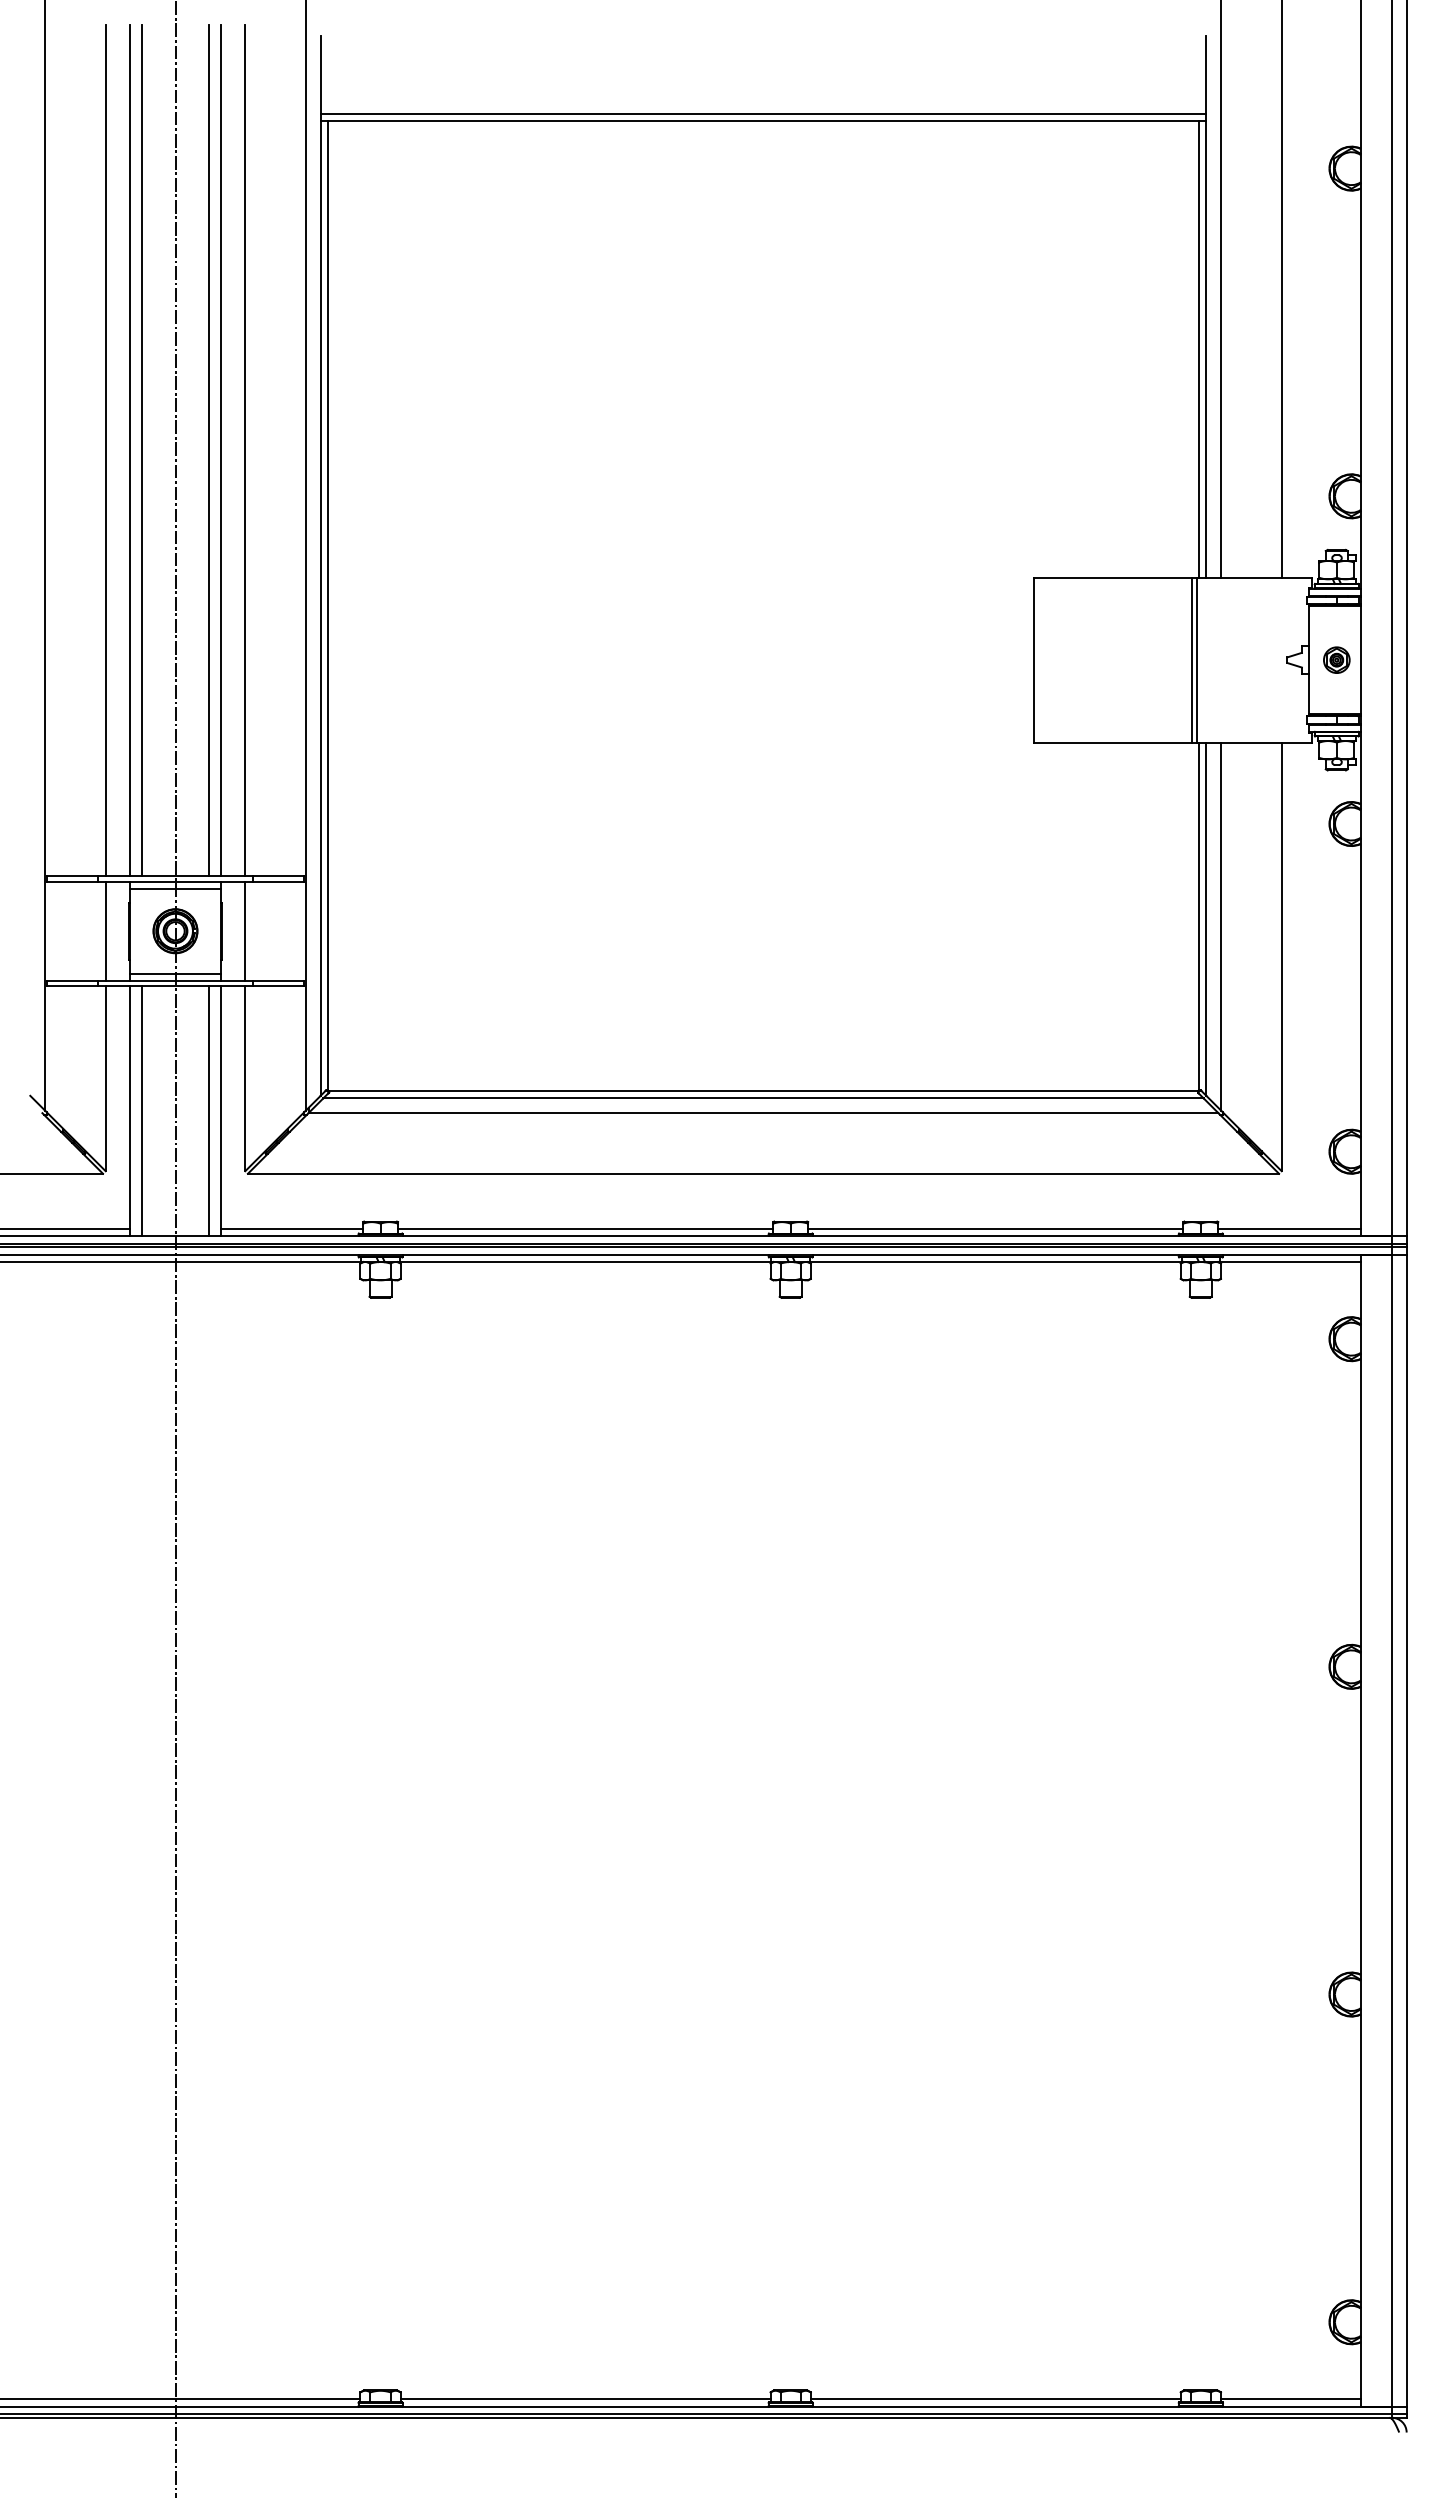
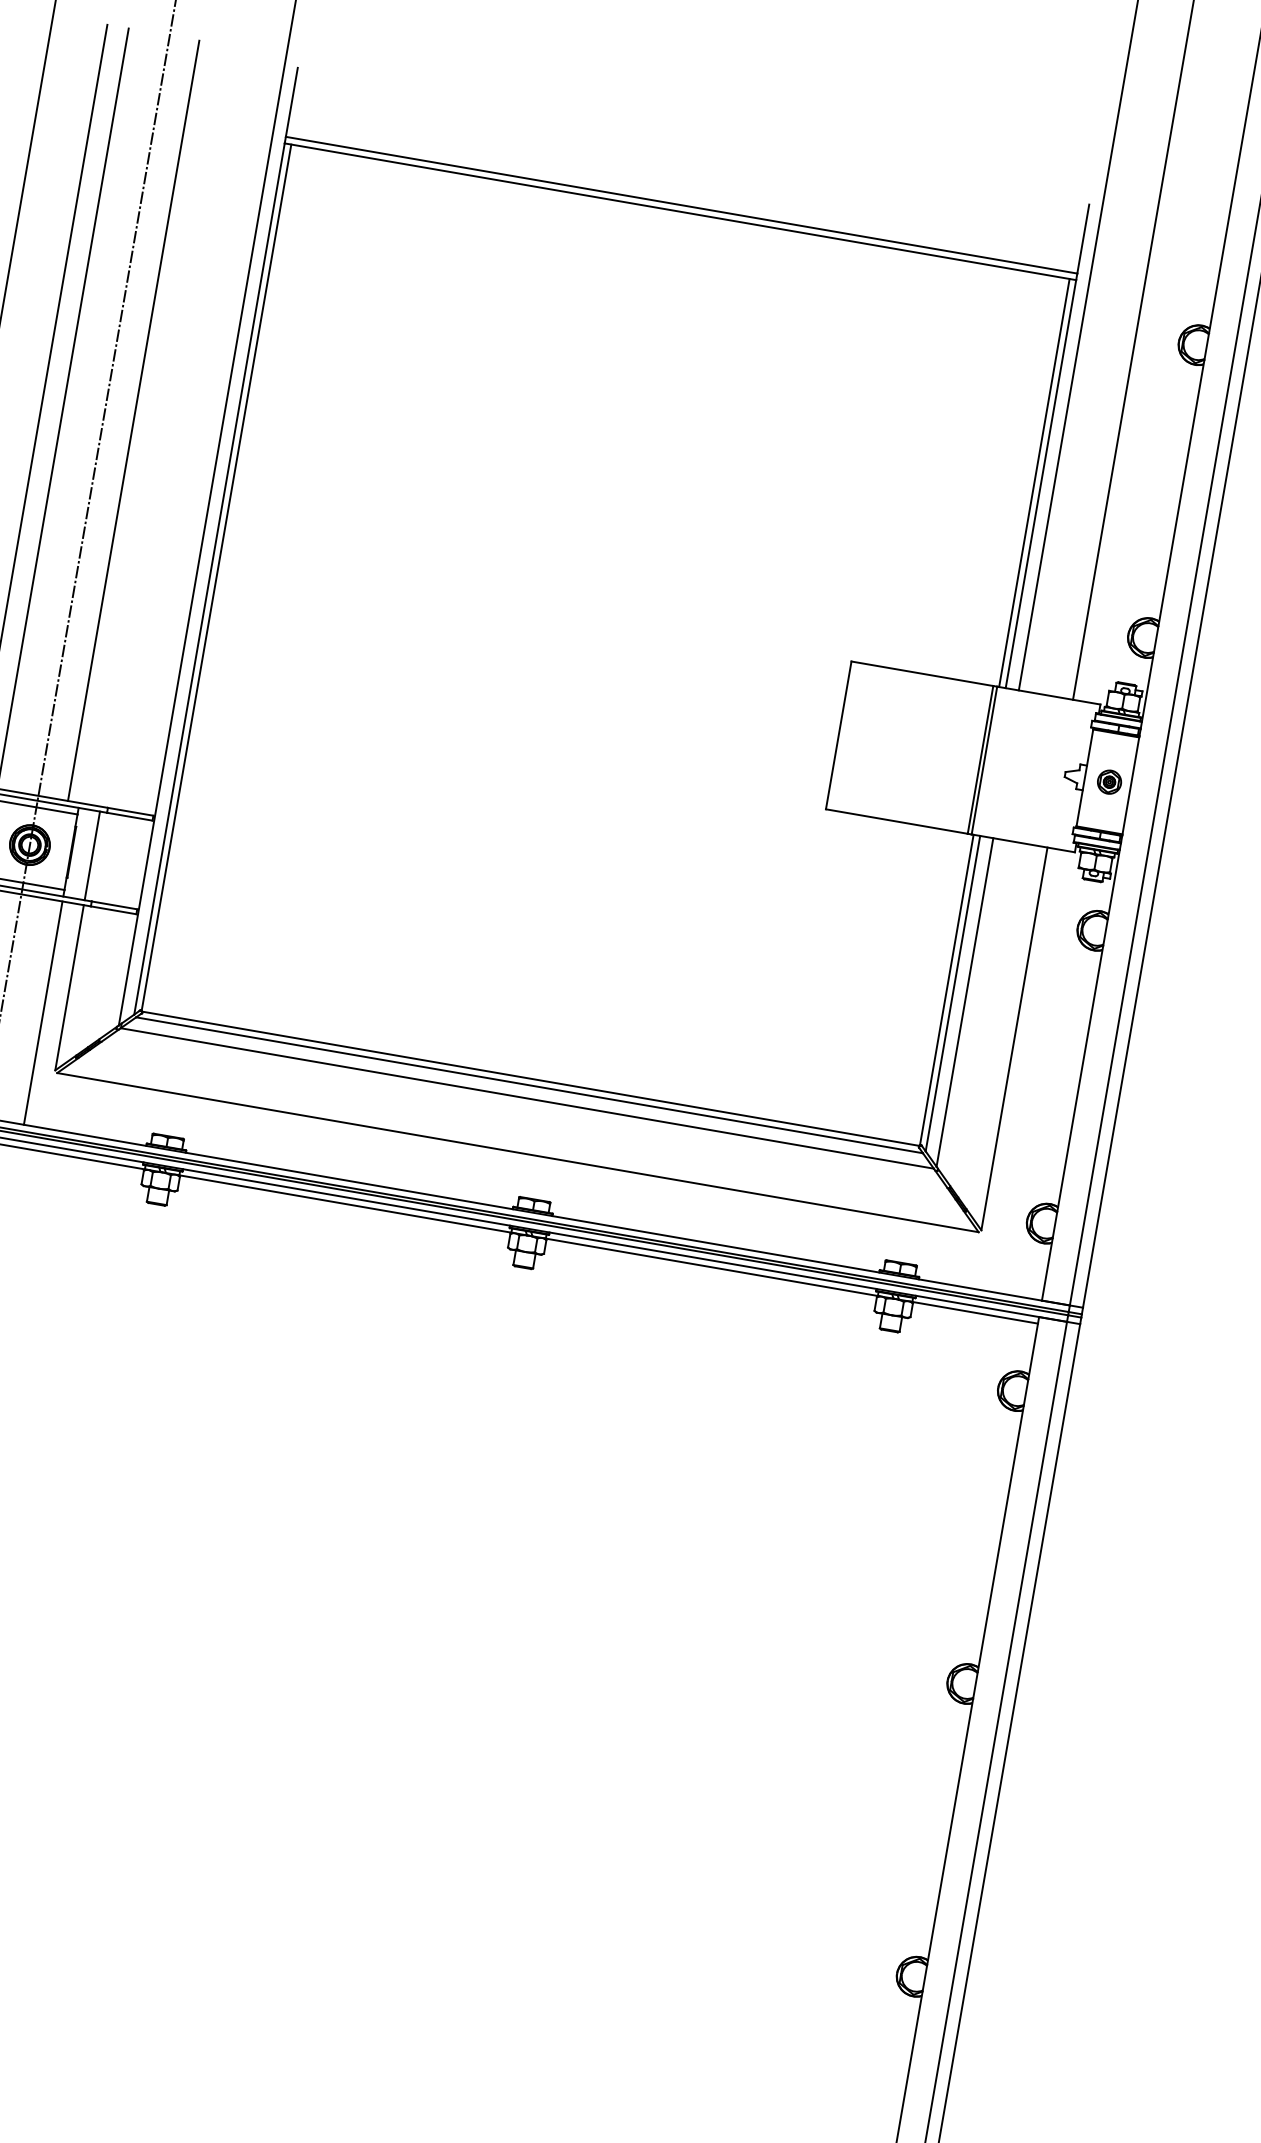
line: (142, 450) -> (74, 410), removed
line: (221, 450) -> (145, 422), removed
line: (245, 450) -> (166, 426), removed
line: (208, 1111) -> (31, 1011), removed
line: (292, 1228) -> (88, 1128), removed
line: (585, 1228) -> (350, 1174), removed
line: (995, 1228) -> (716, 1237), removed
line: (1289, 1228) -> (979, 1282), removed

